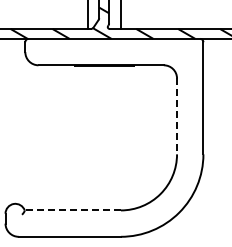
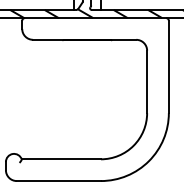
line: (177, 116) -> (147, 81), dashed -> solid
line: (72, 210) -> (61, 159), dashed -> solid

